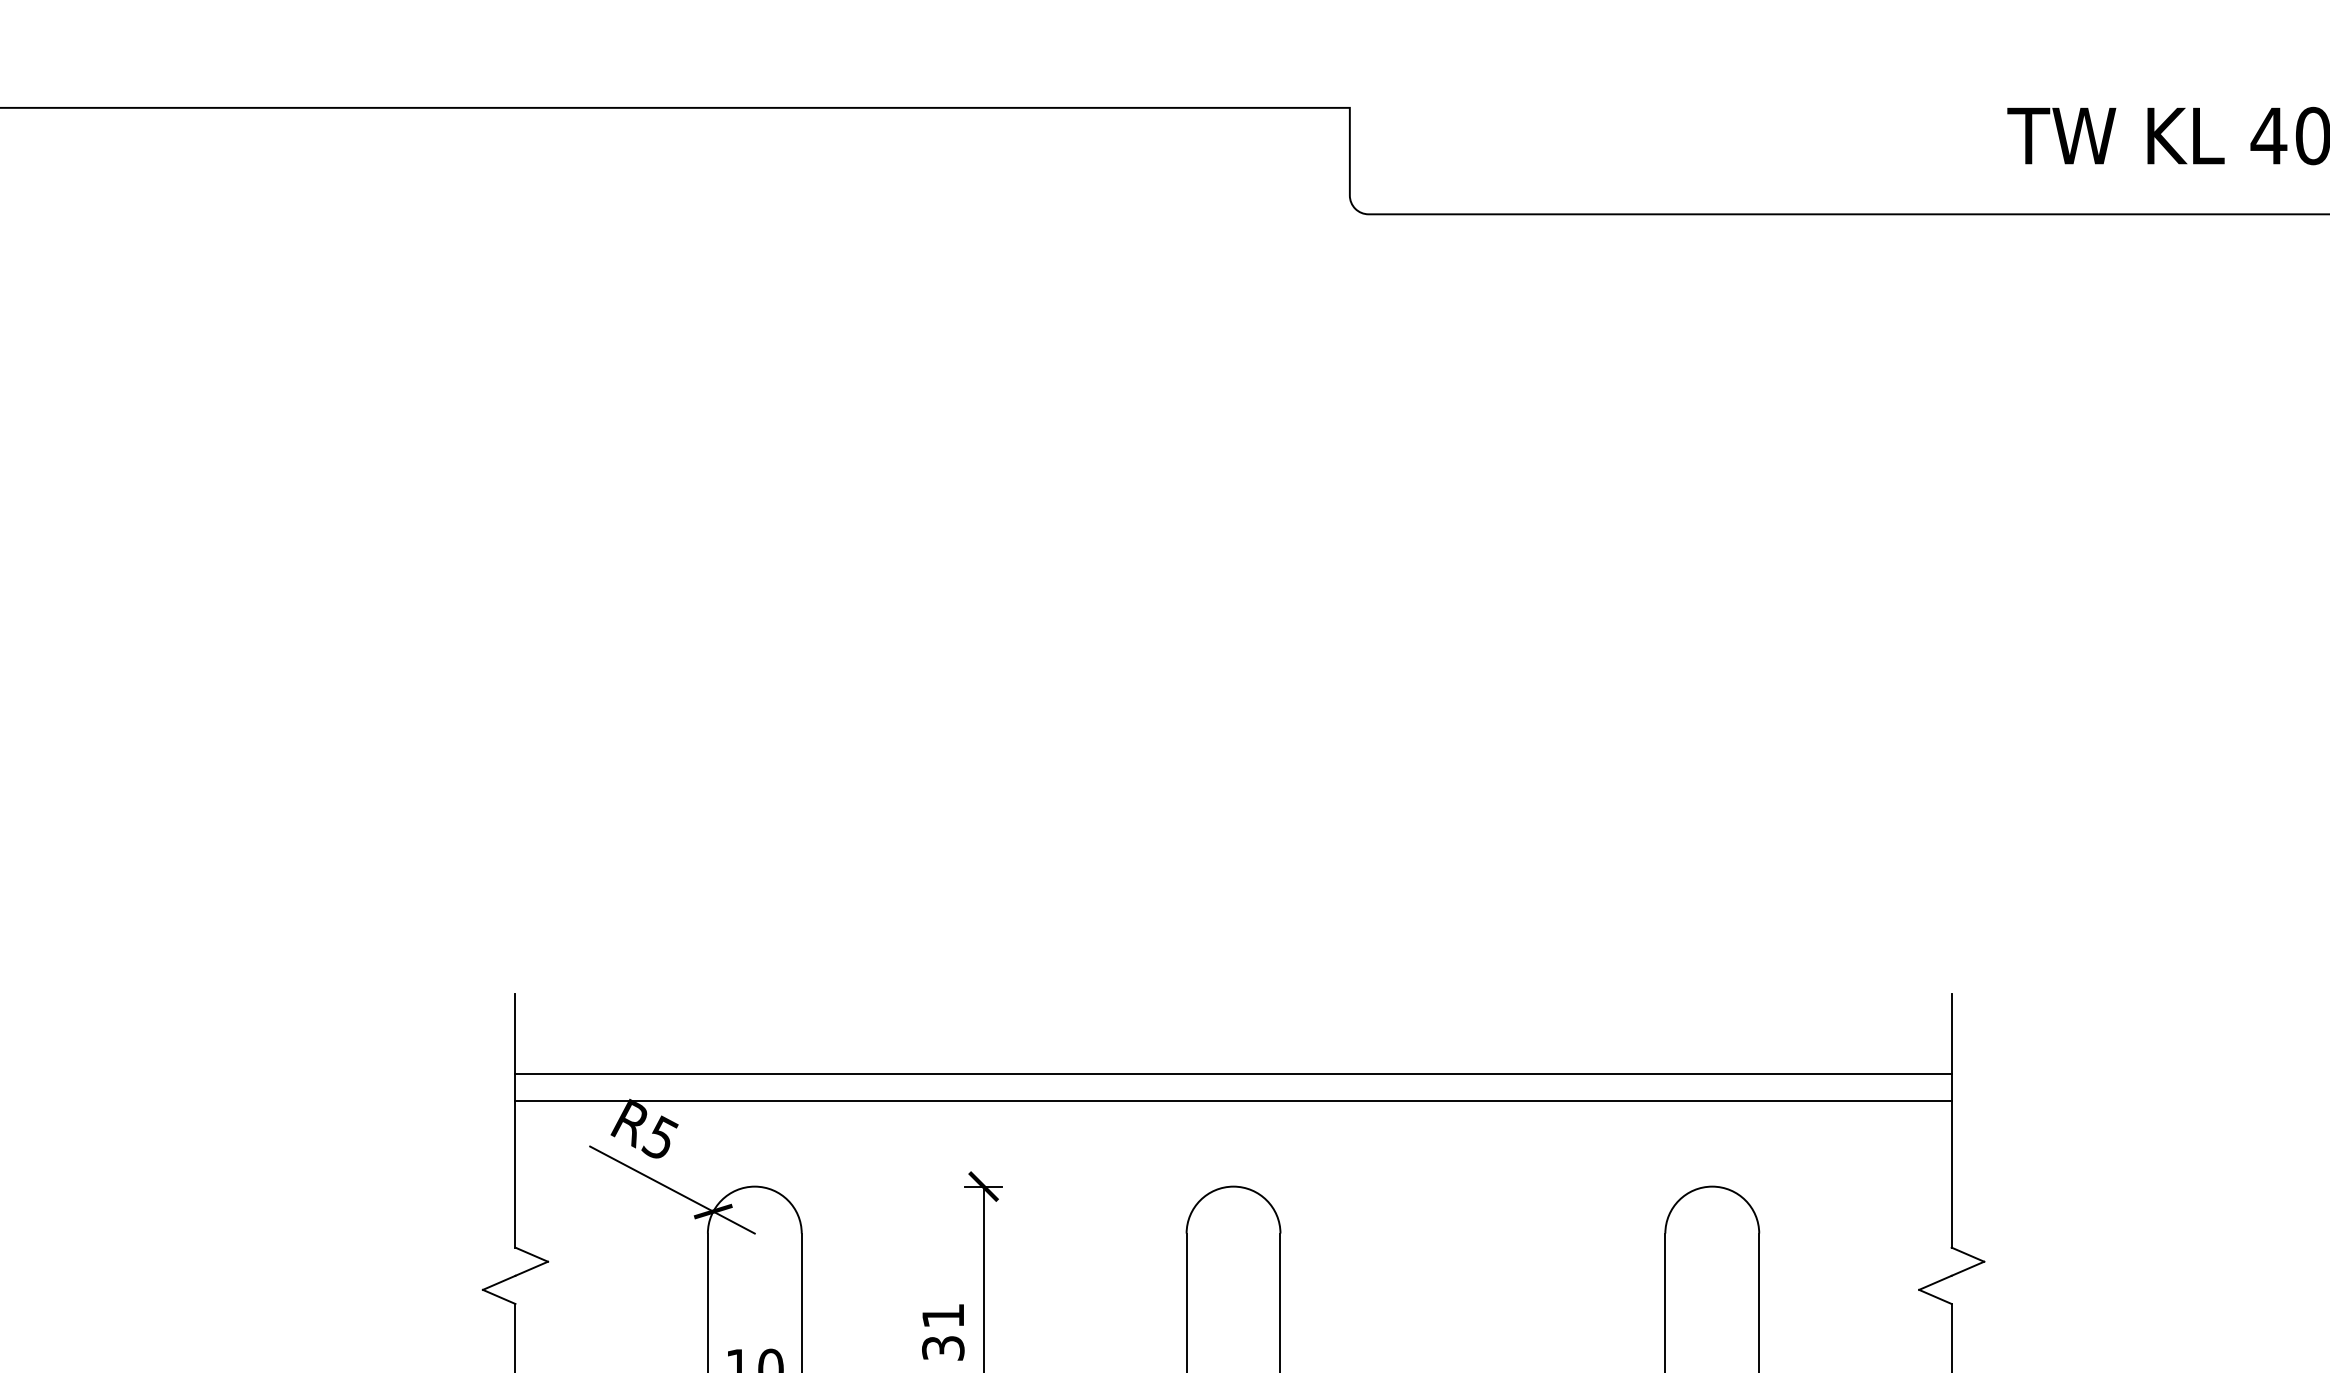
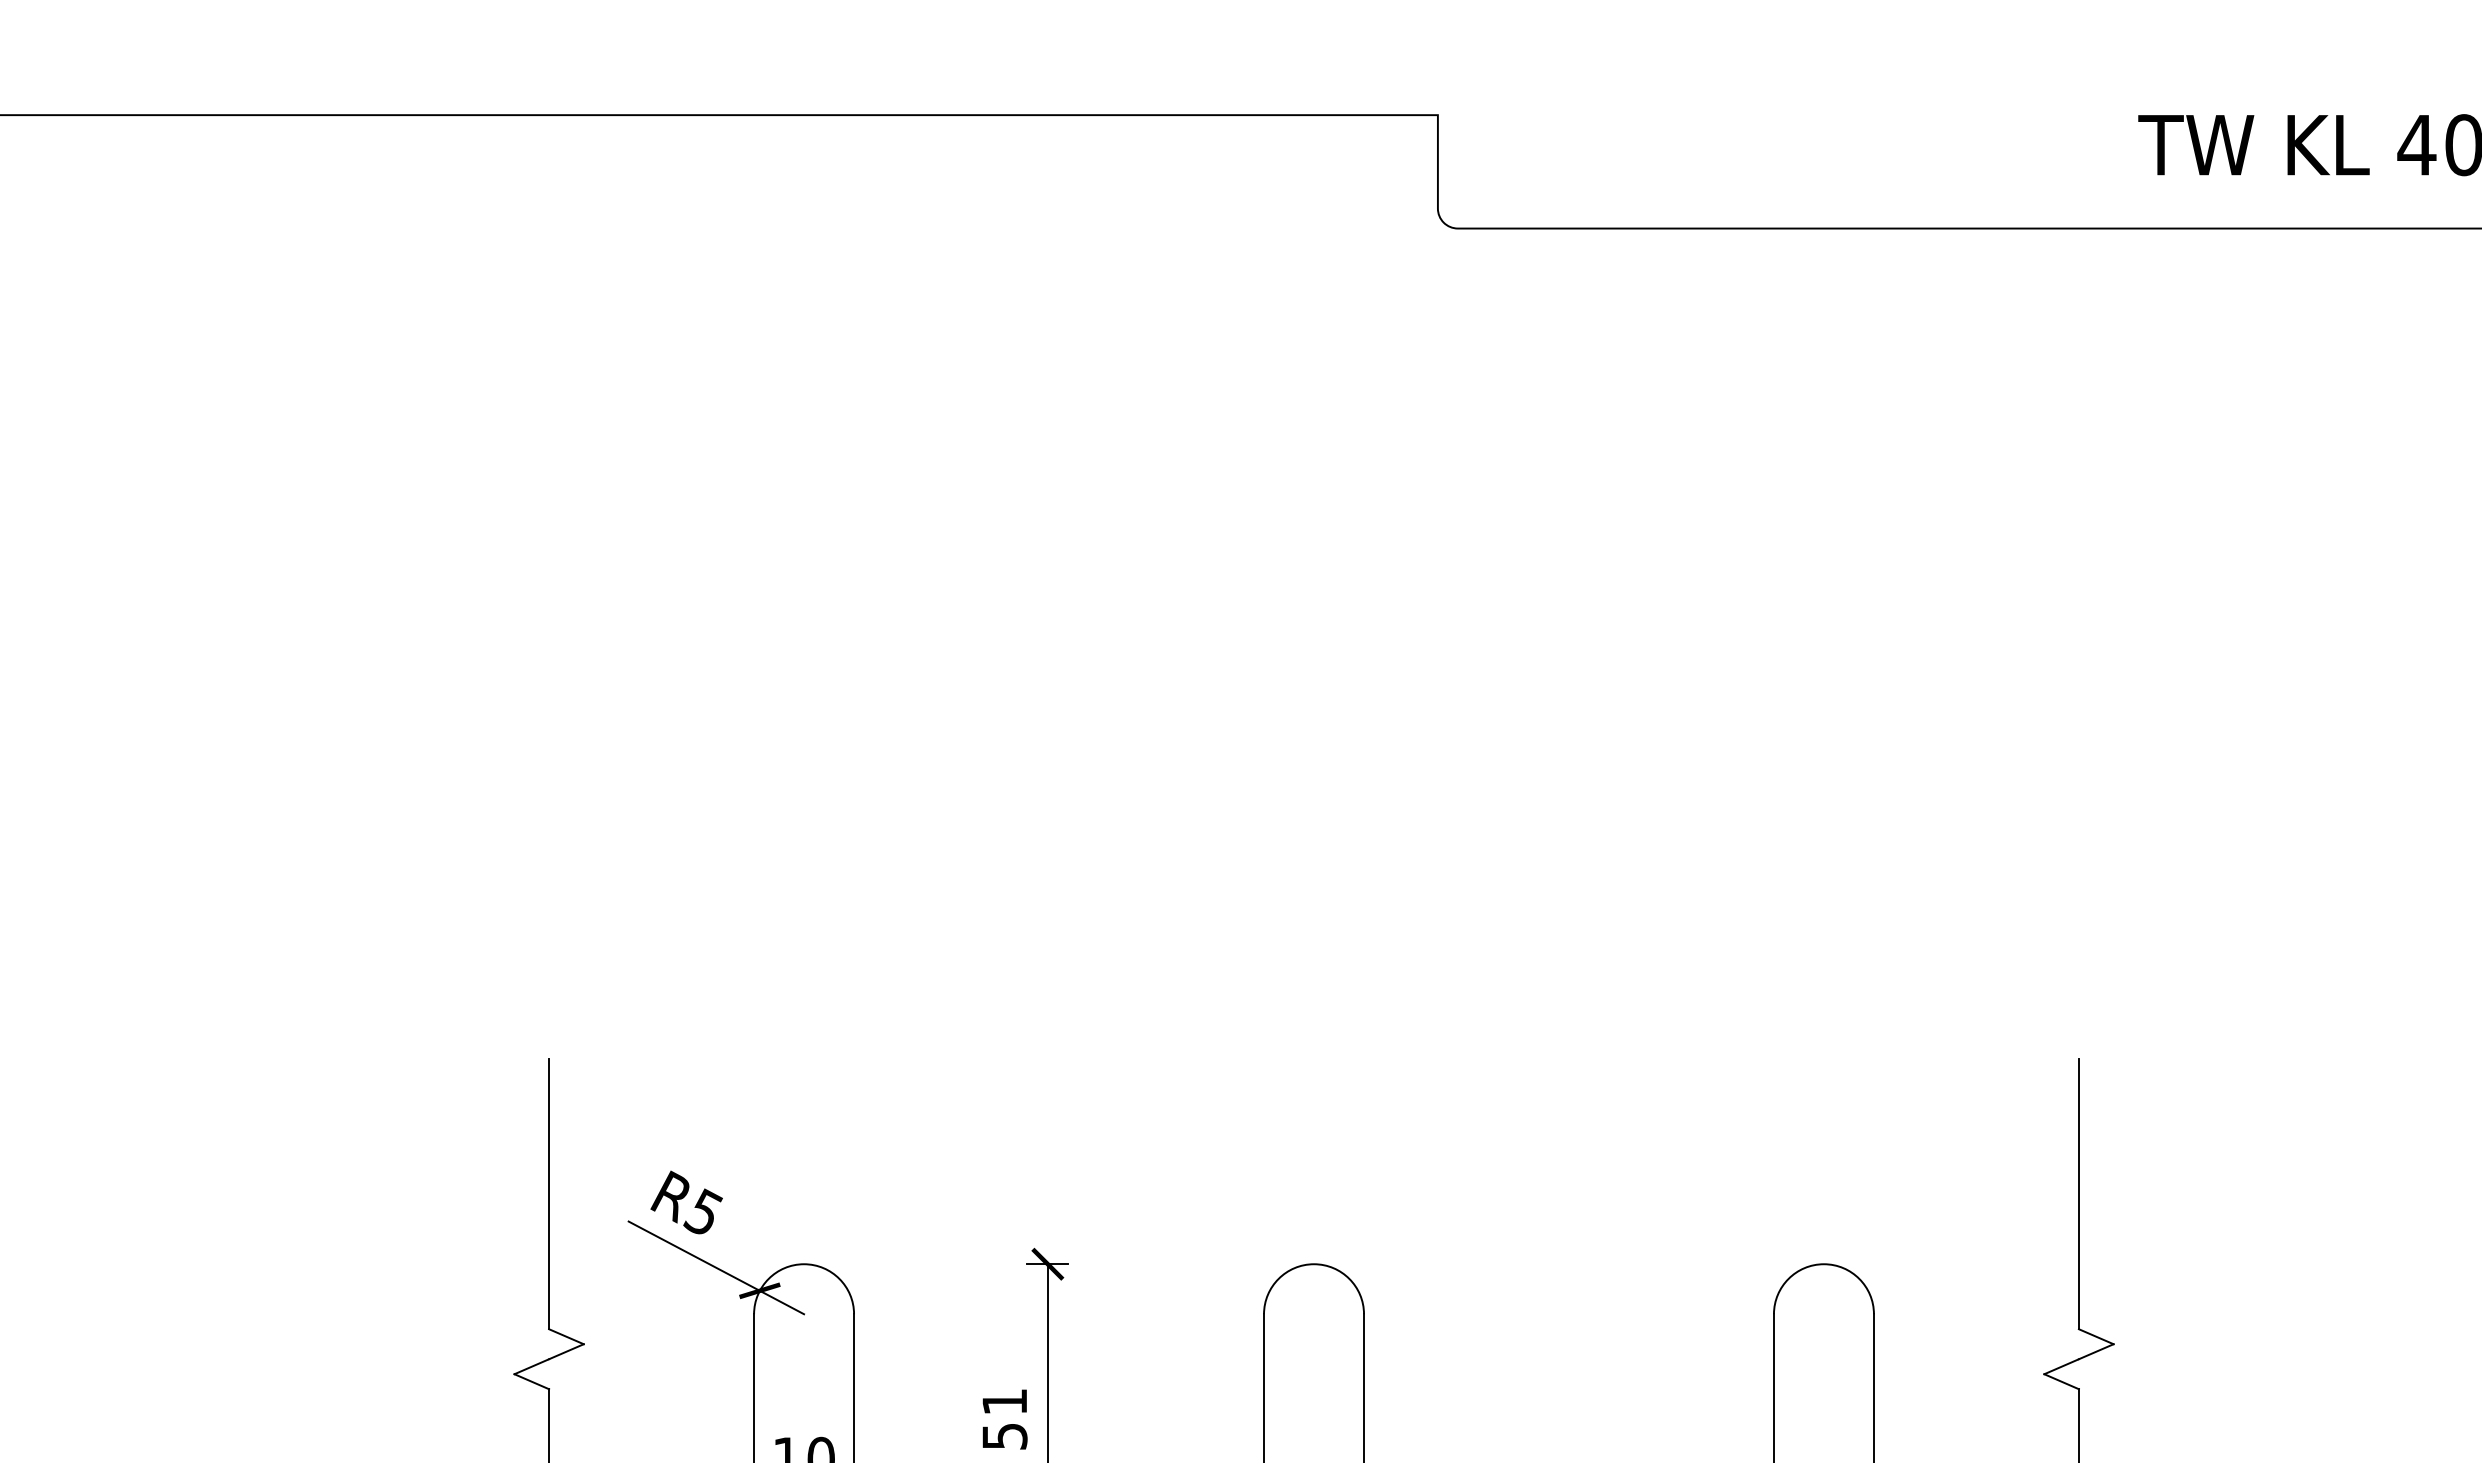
line: (1233, 1074) -> (1313, 1144), removed
line: (1233, 1101) -> (1313, 1173), removed
text: (942, 1348) -> (1004, 1436), 31 -> 51

